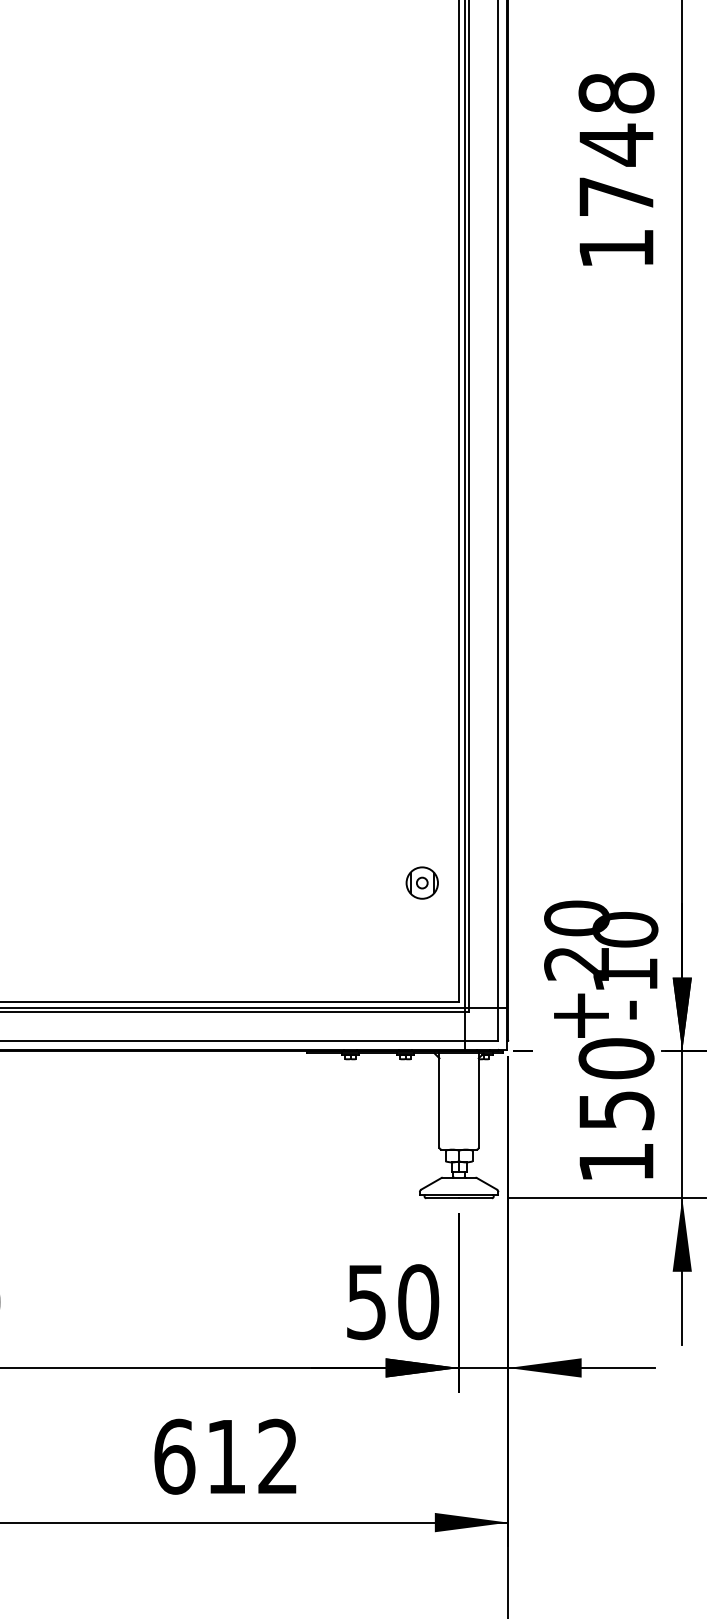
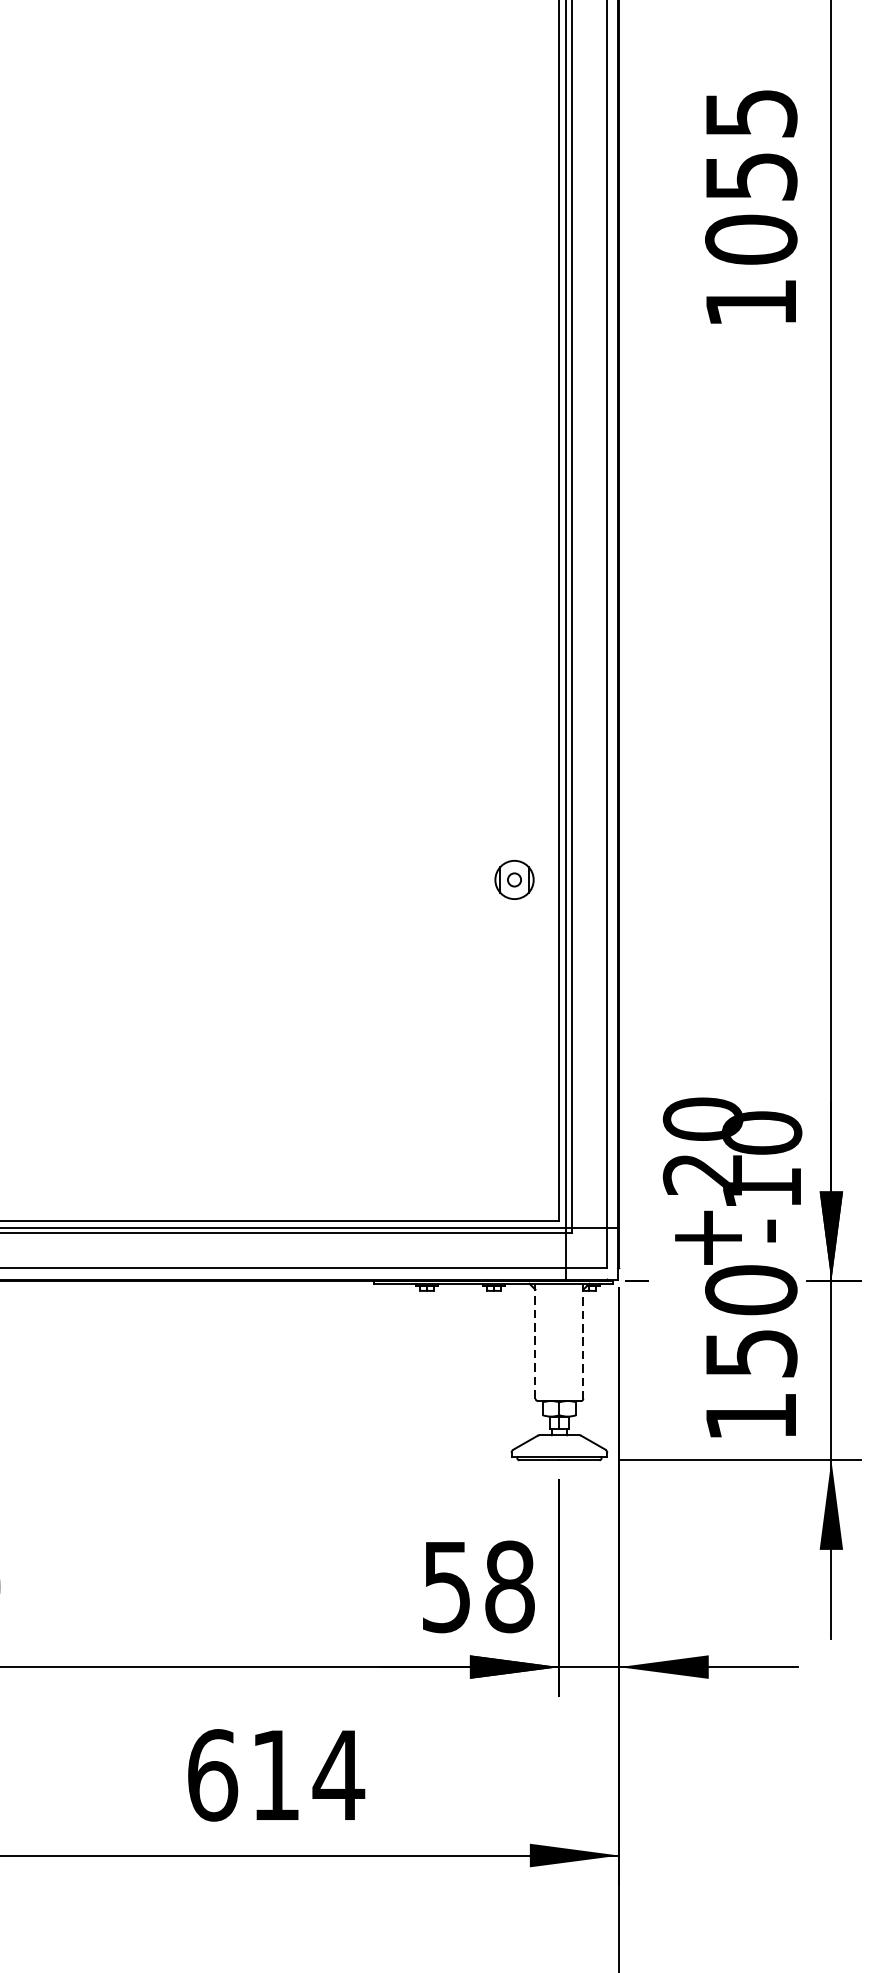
text: (616, 144) -> (751, 176), 1748 -> 1055
part: (421, 882) -> (513, 879), moved
line: (439, 1100) -> (535, 1341), solid -> dashed
line: (478, 1101) -> (583, 1342), solid -> dashed
text: (418, 1301) -> (509, 1586), 50 -> 58
text: (277, 1455) -> (338, 1773), 612 -> 614

